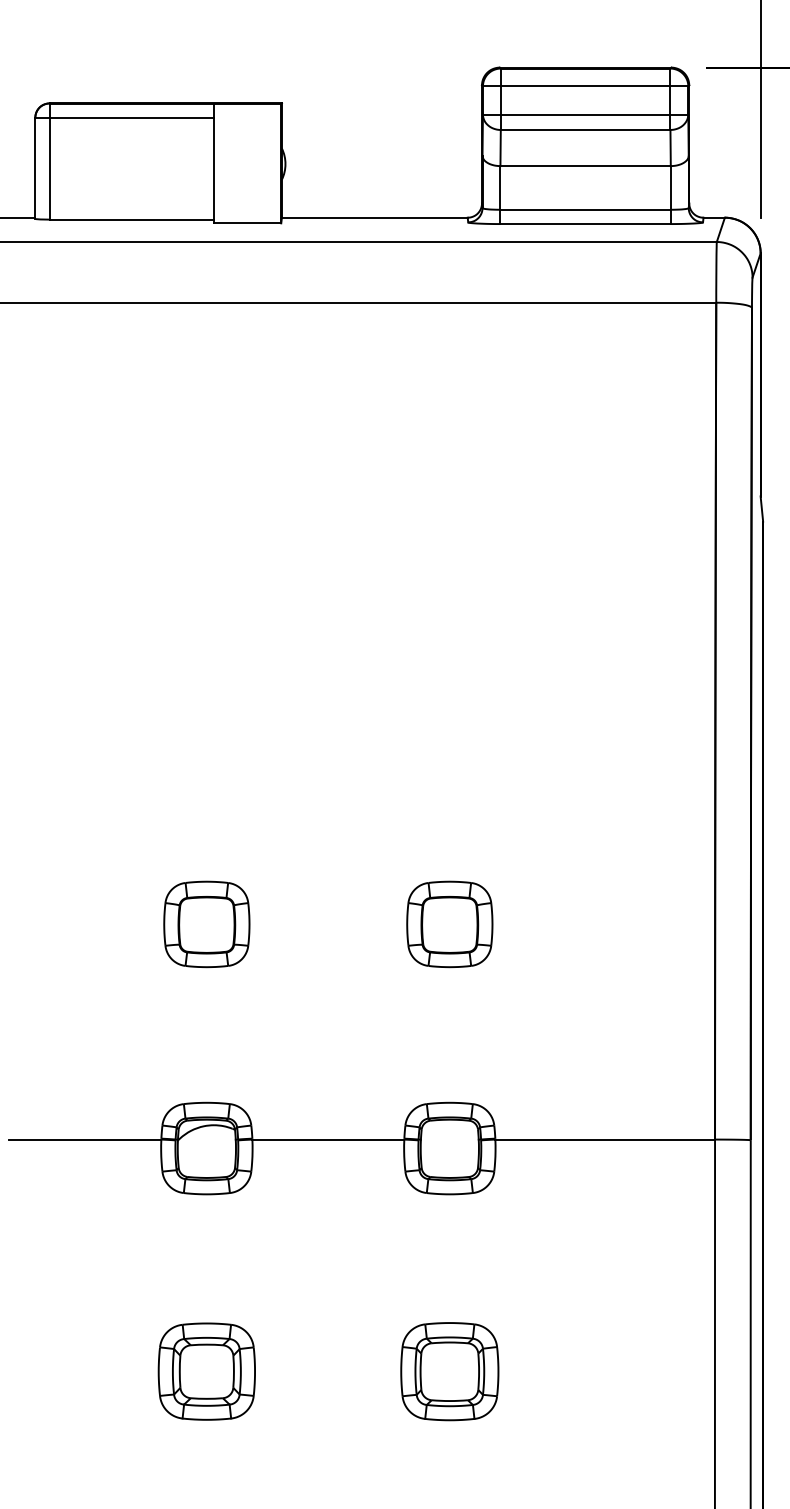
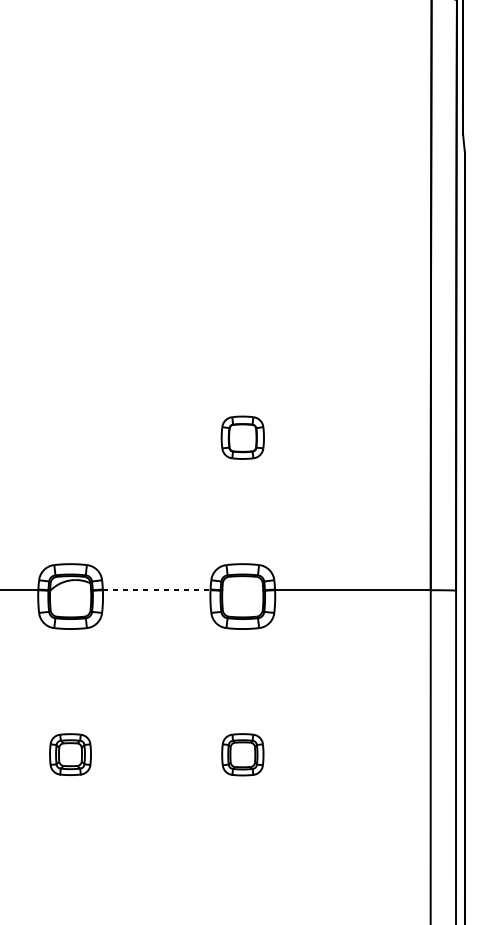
part: (206, 924) -> (70, 437), removed
part: (449, 924) -> (242, 437), size x0.7
line: (328, 1139) -> (156, 590), solid -> dashed
part: (206, 1371) -> (70, 754), size x0.6
part: (449, 1371) -> (242, 754), size x0.6

